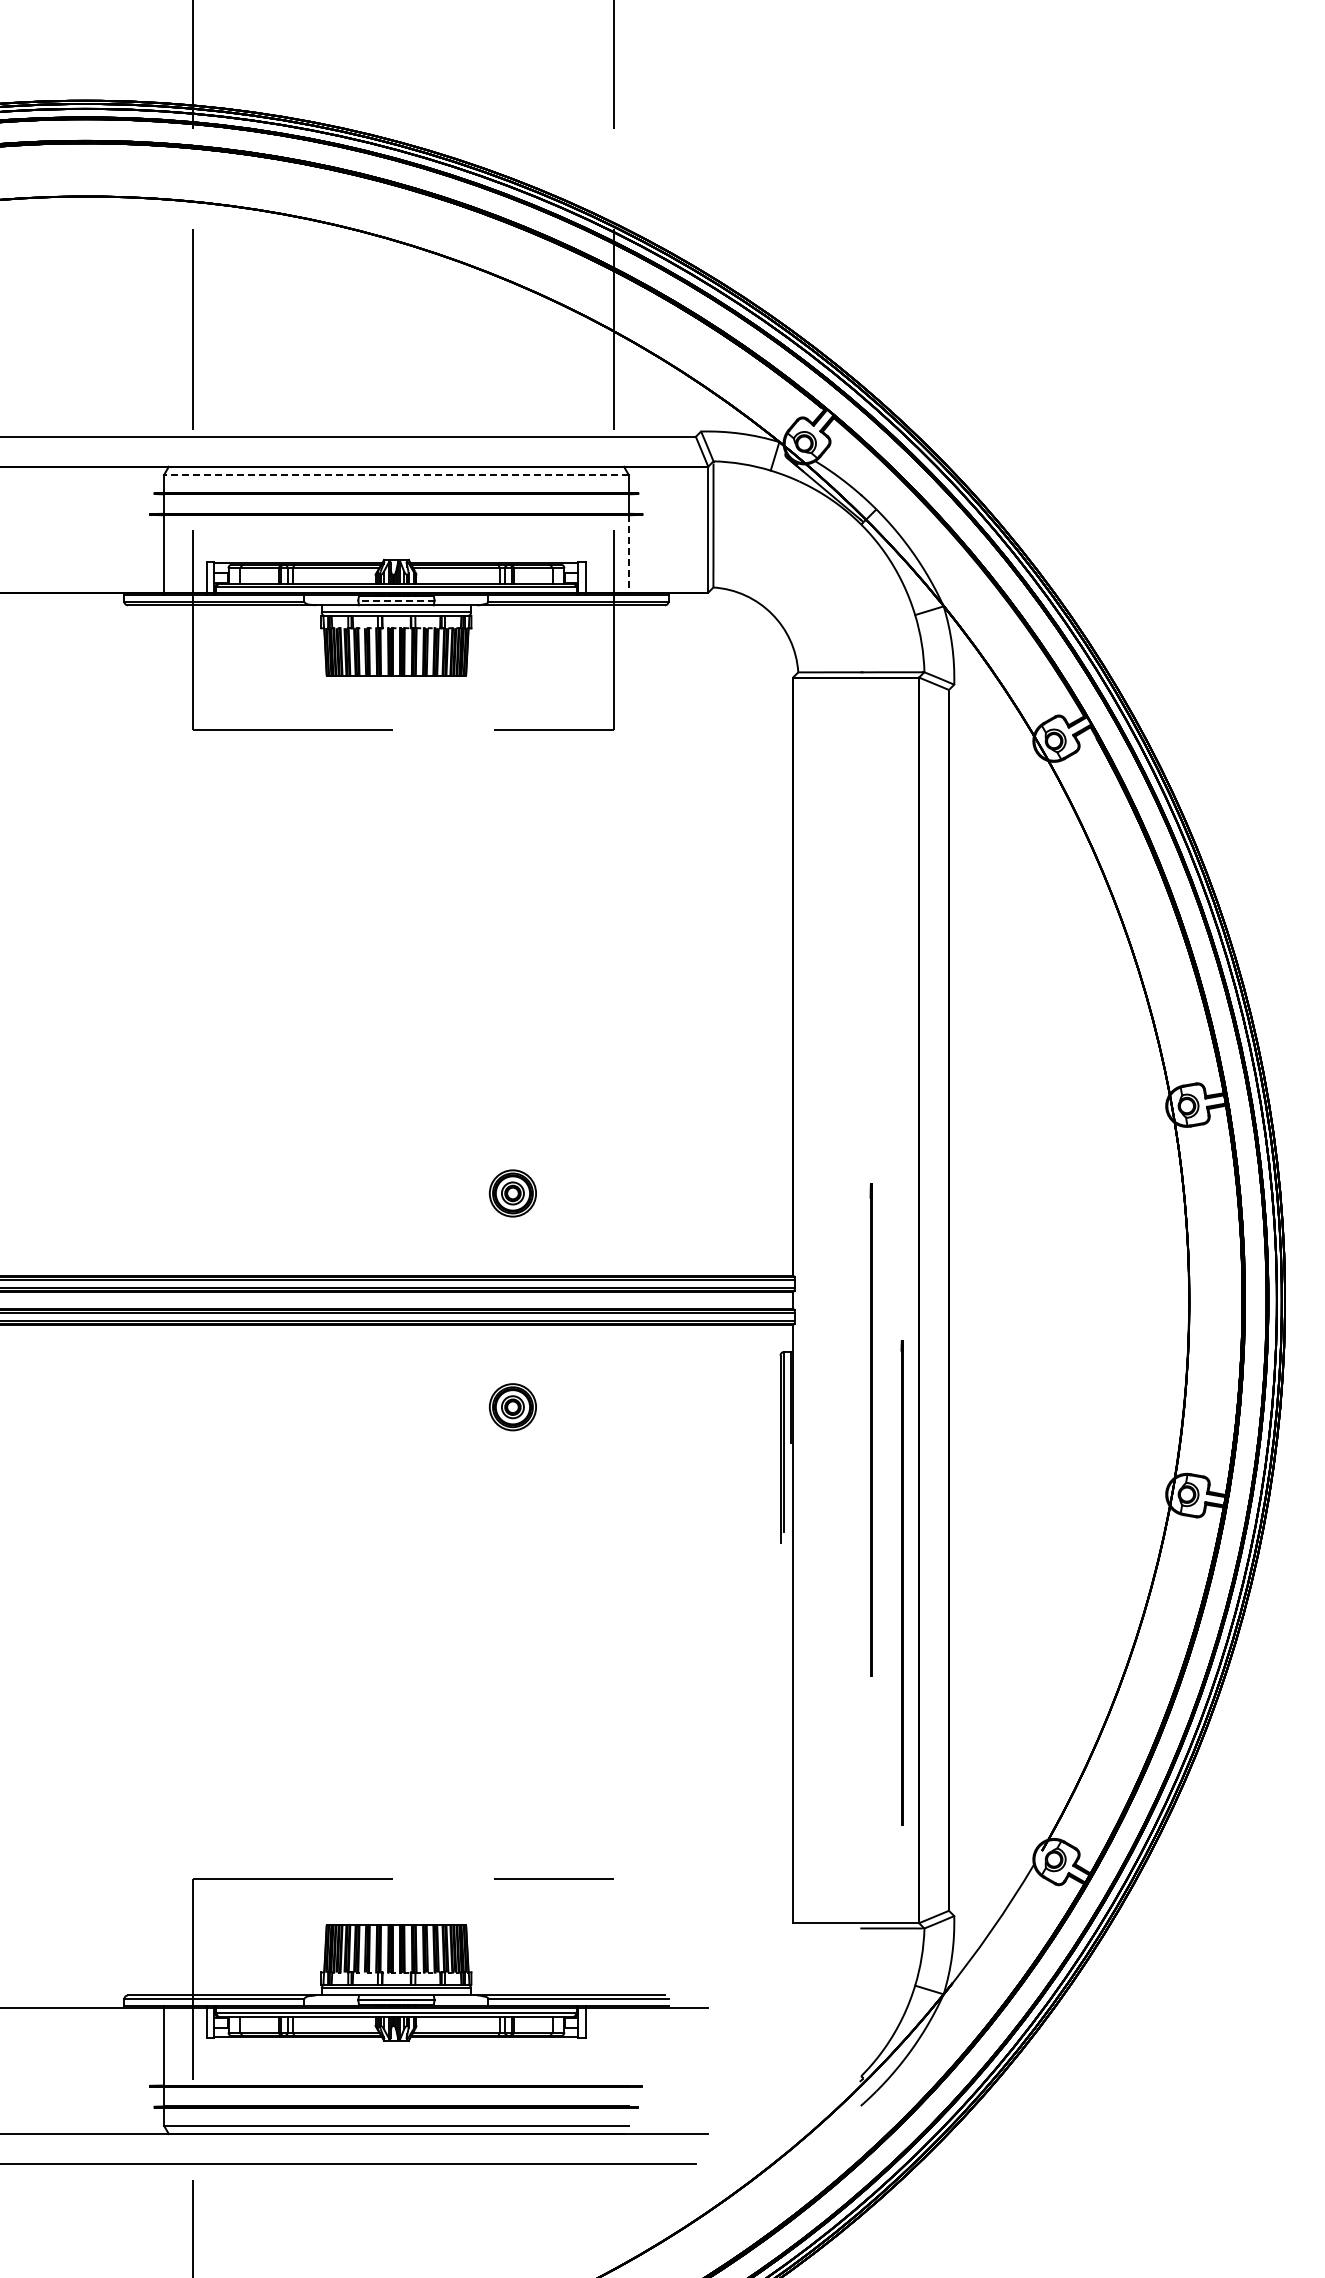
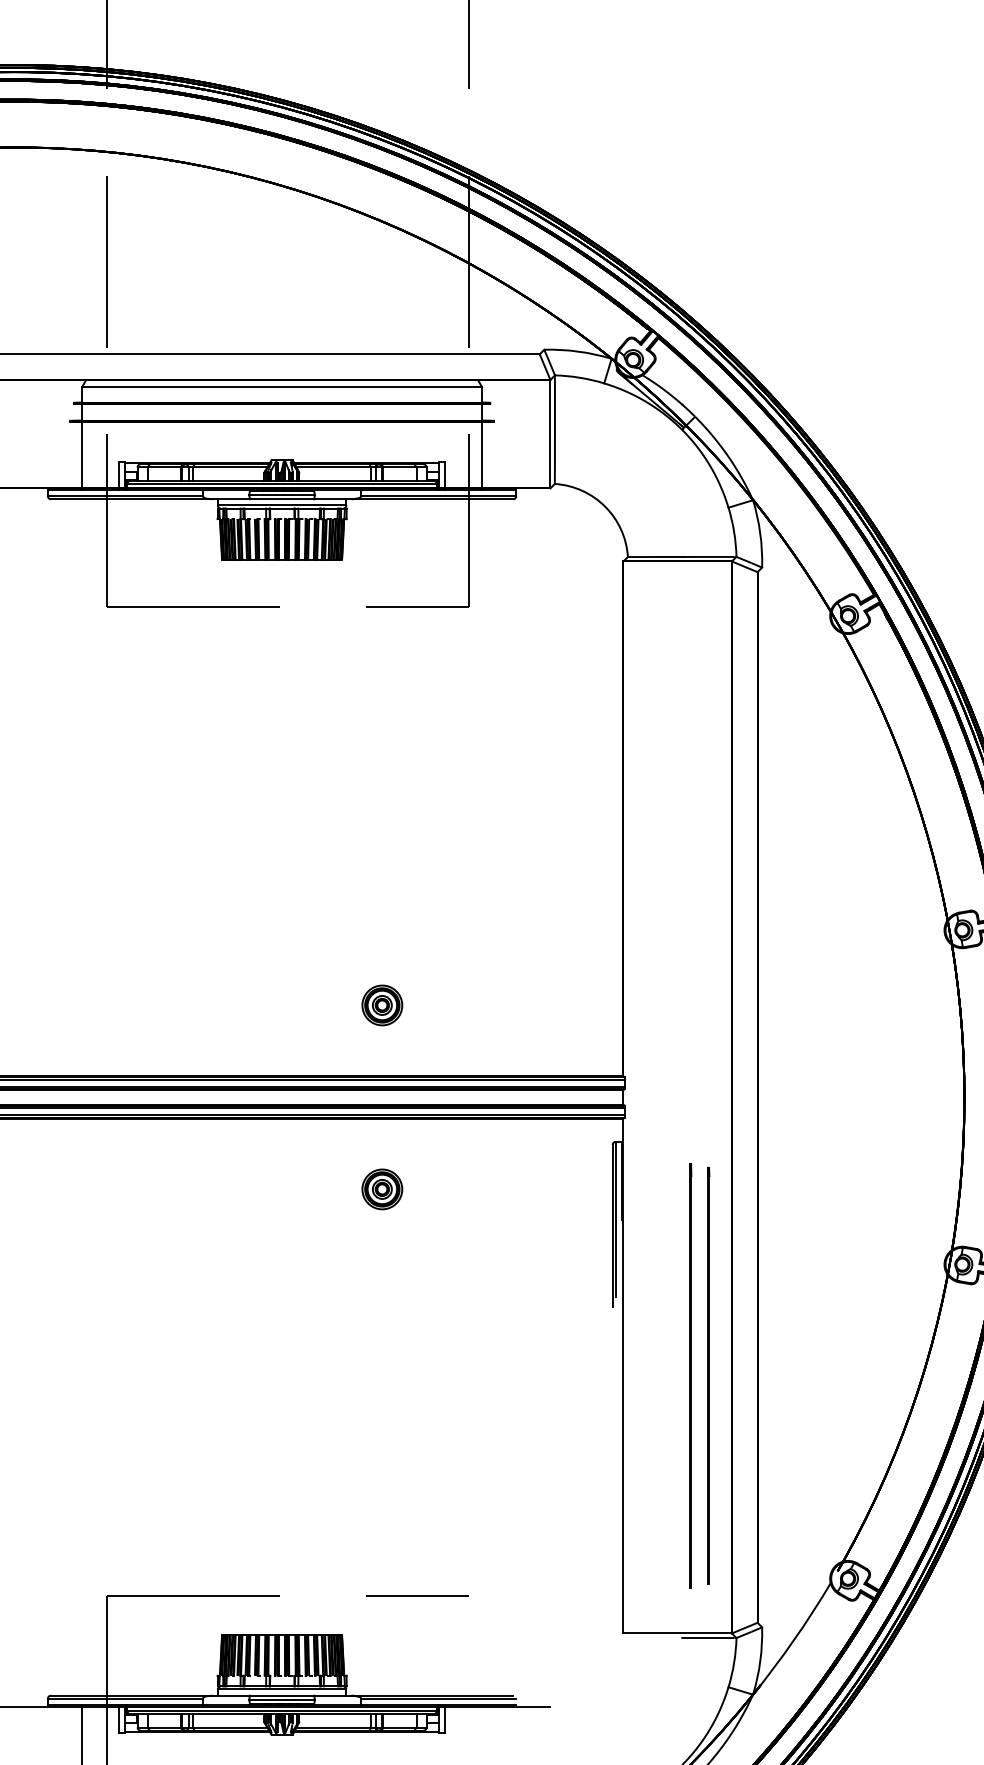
line: (395, 475) -> (281, 387), dashed -> solid
line: (628, 554) -> (481, 455), dashed -> solid
line: (395, 600) -> (281, 495), dashed -> solid
line: (870, 1429) -> (690, 1375), moved
line: (901, 1582) -> (708, 1375), moved

